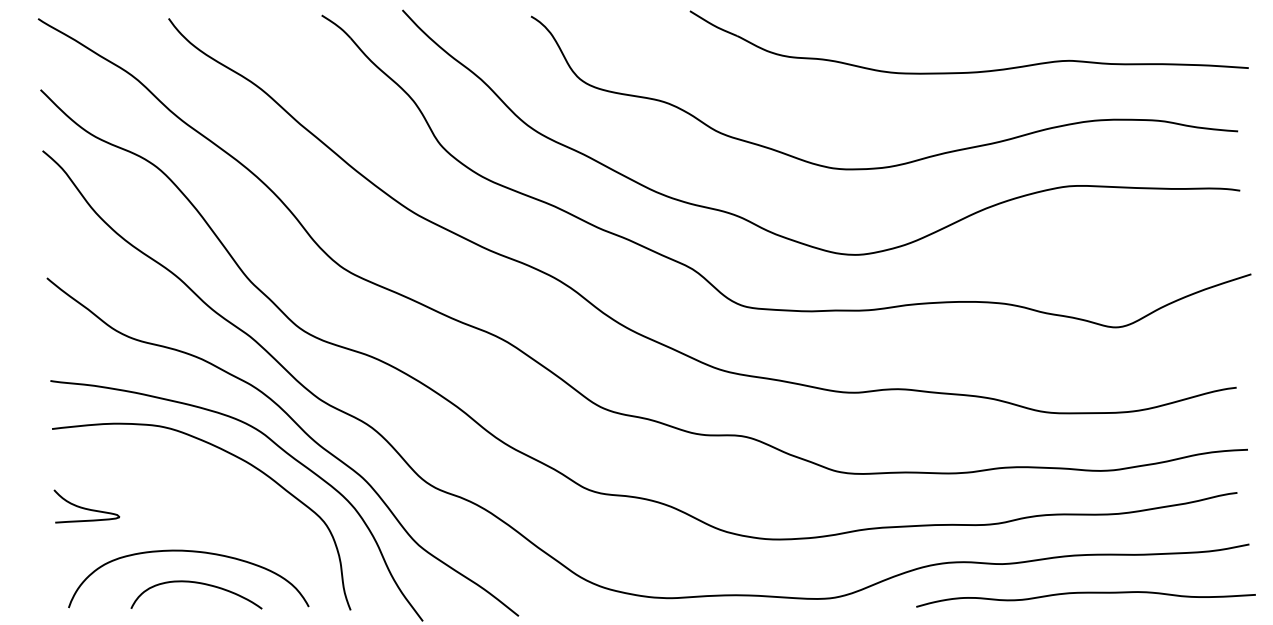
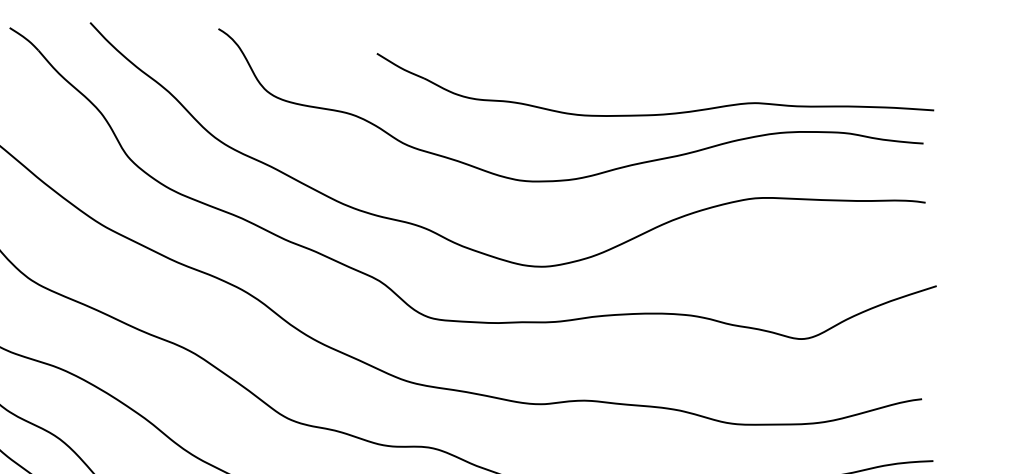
part: (968, 71) -> (654, 113), moved

